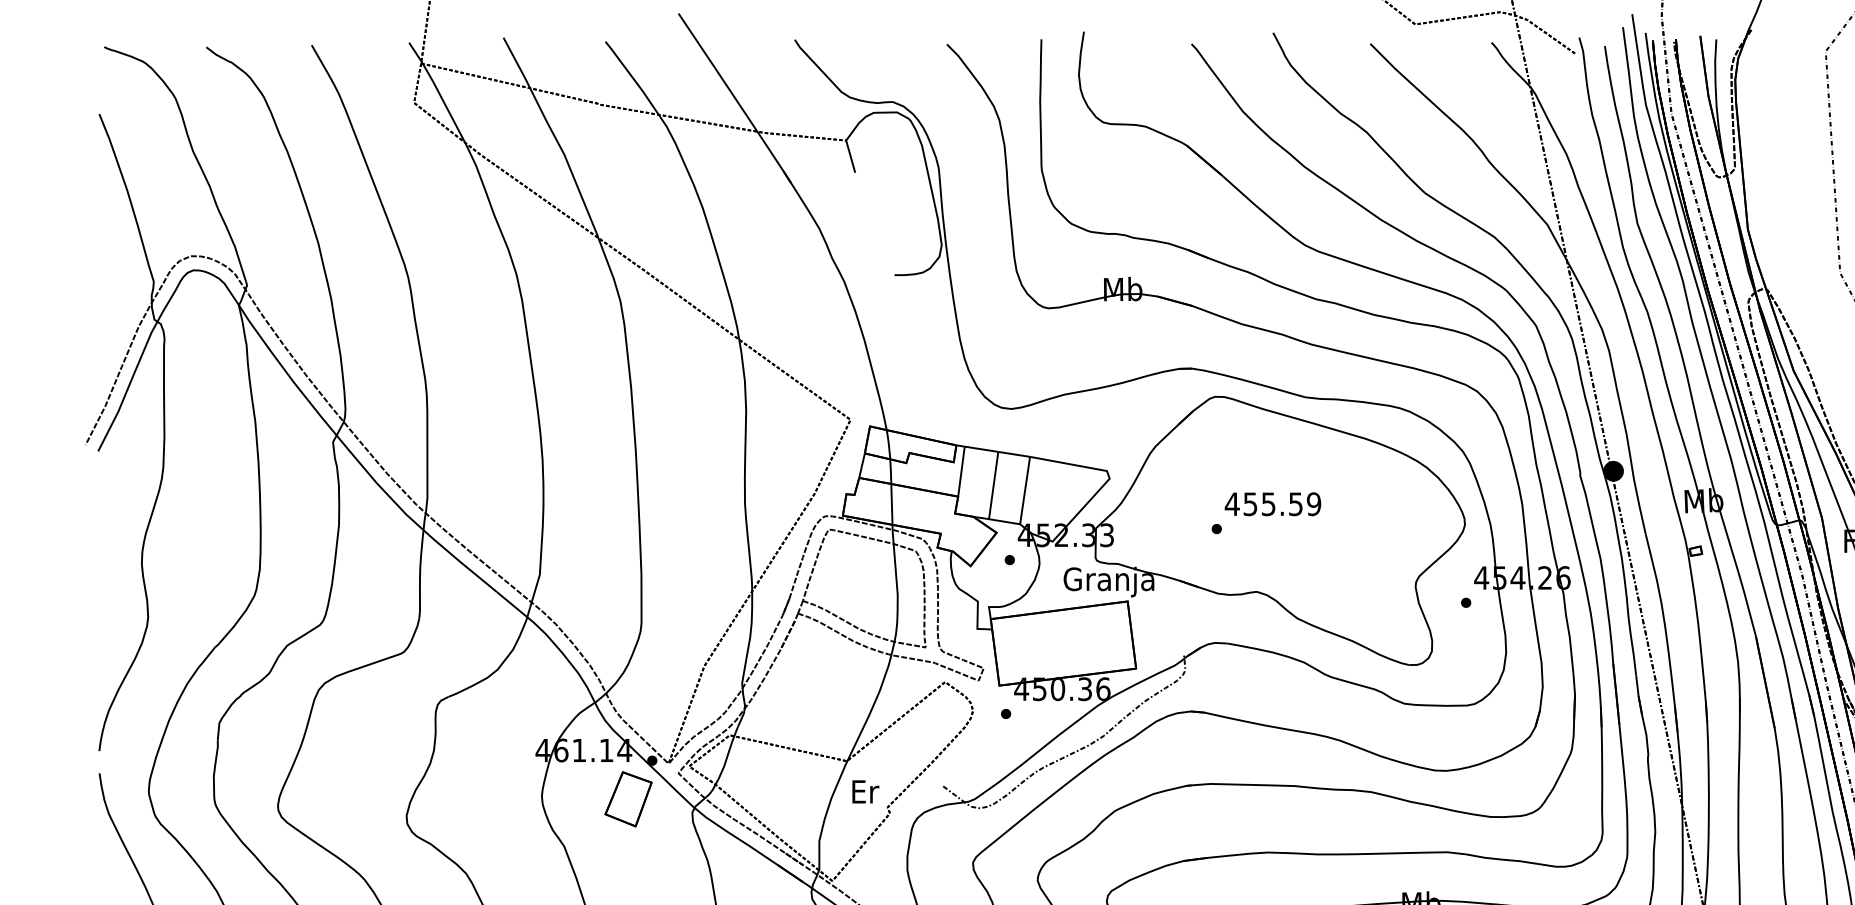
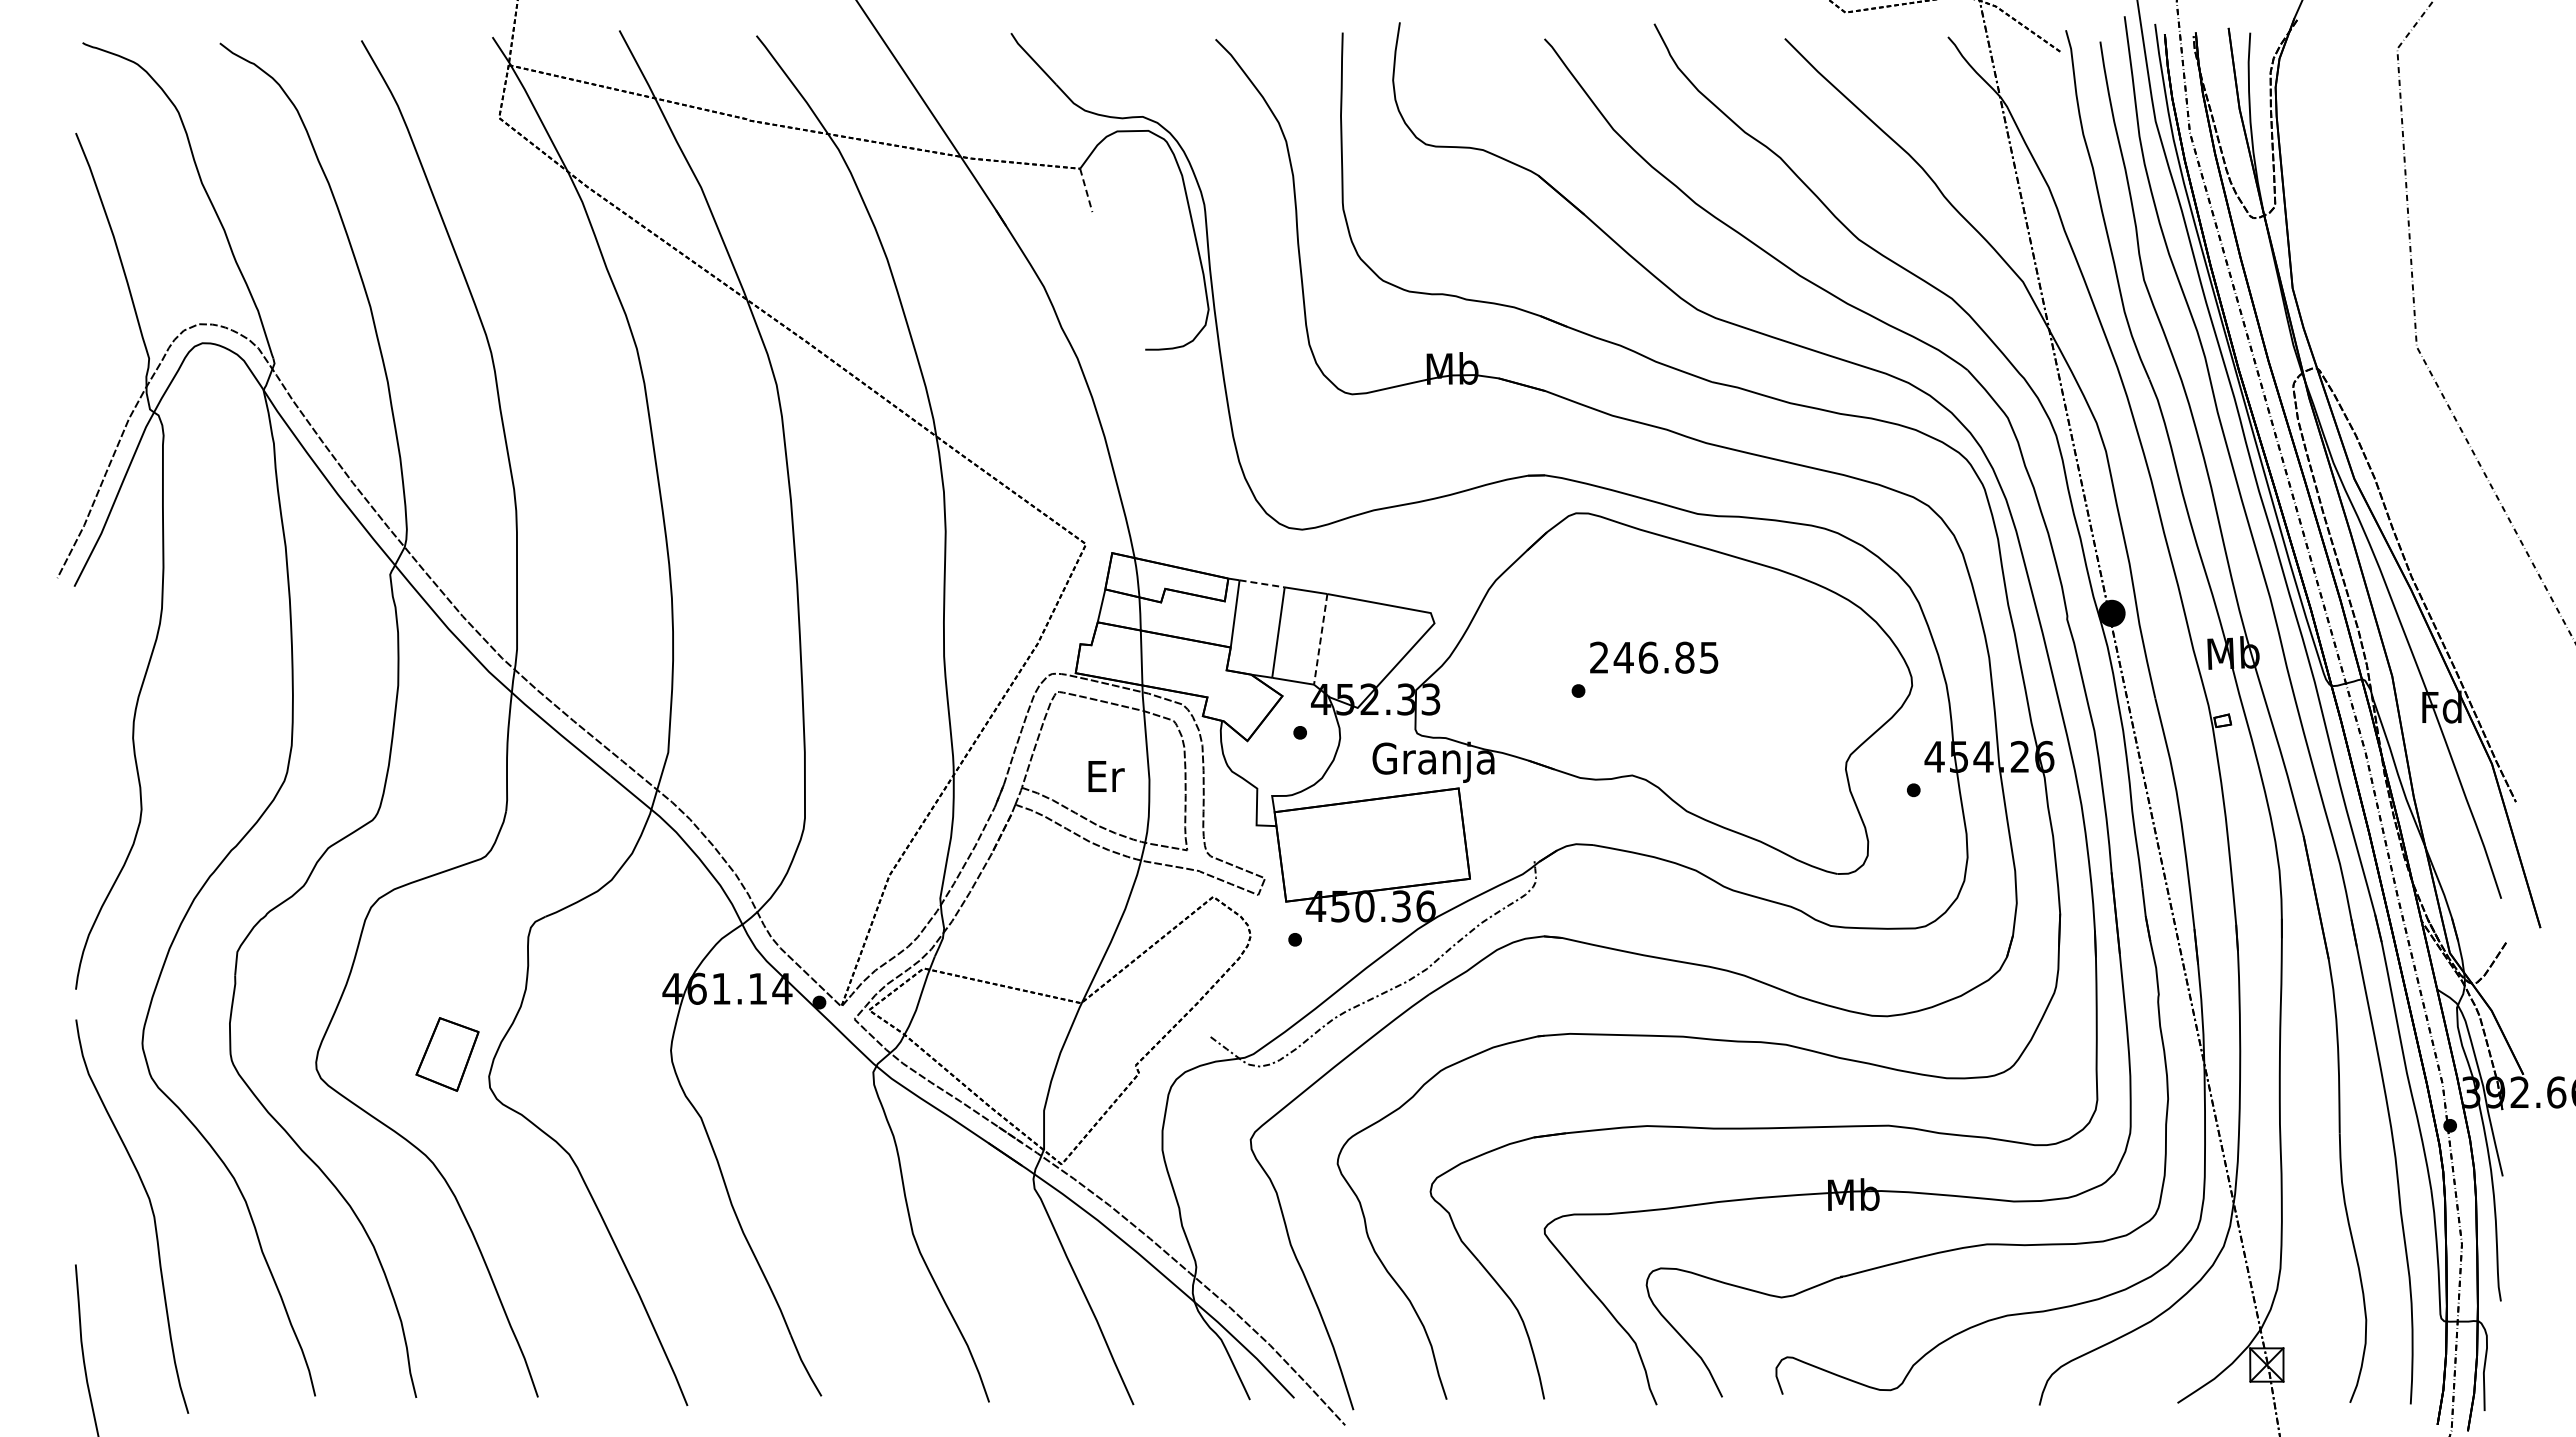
line: (850, 156) -> (1086, 190), solid -> dashed
line: (981, 449) -> (1262, 583), solid -> dashed
line: (1024, 490) -> (1320, 639), solid -> dashed
text: (1272, 504) -> (1653, 657), 455.59 -> 246.85
text: (865, 791) -> (1106, 776), moved
part: (628, 799) -> (447, 1054), moved

